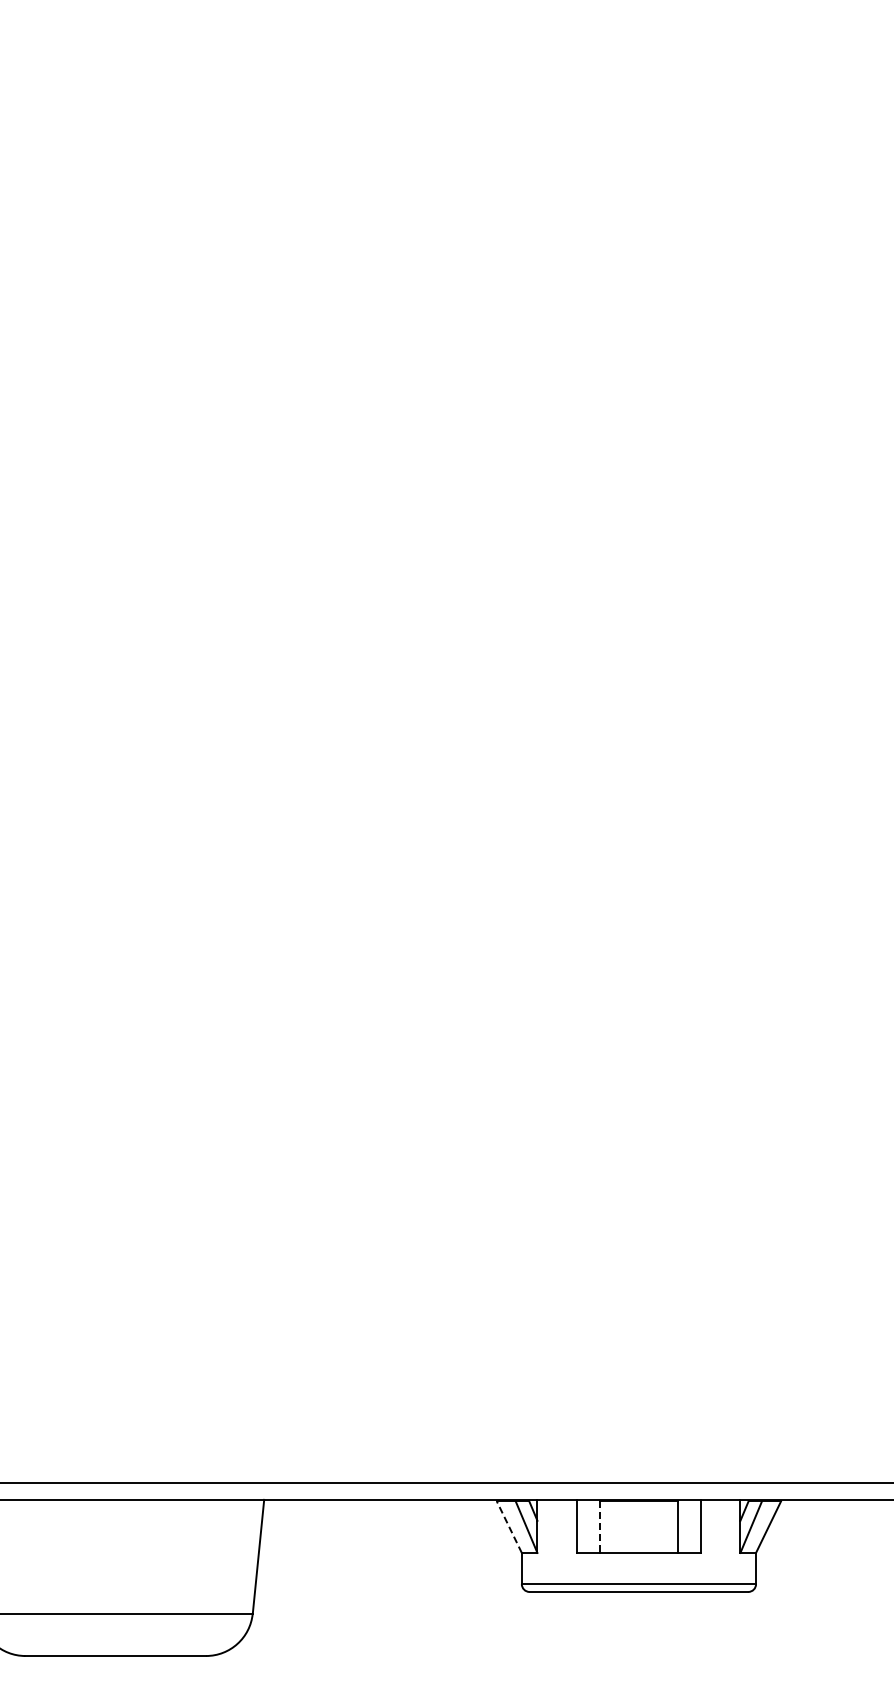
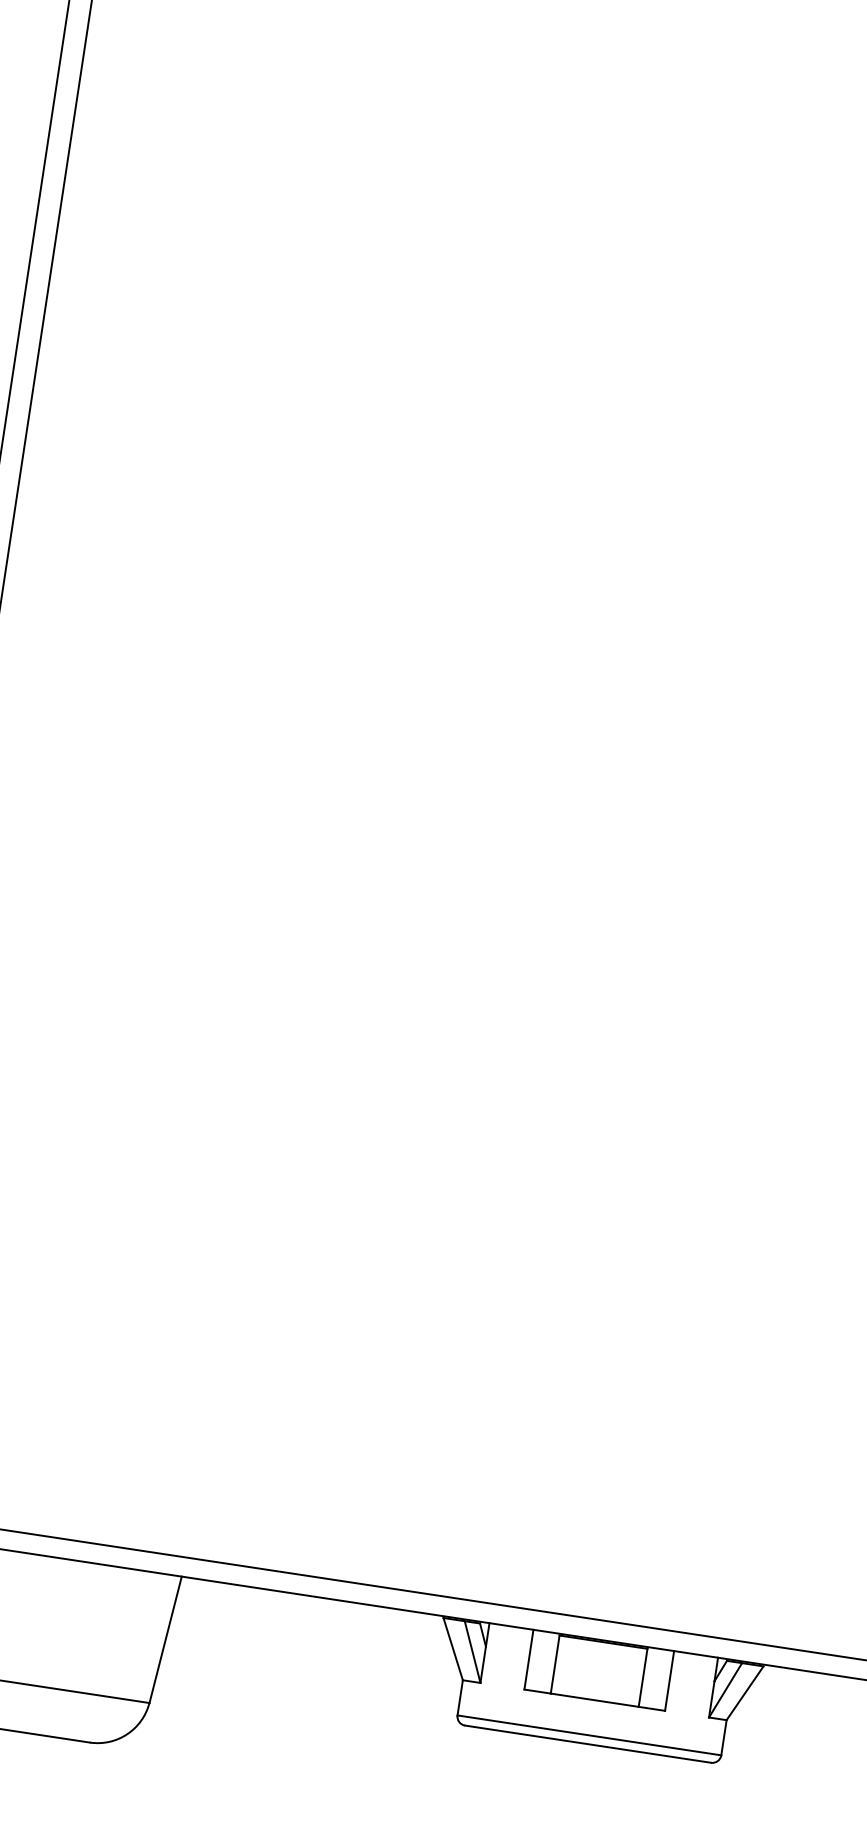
line: (509, 1527) -> (453, 1649), dashed -> solid
line: (599, 1527) -> (554, 1664), dashed -> solid

